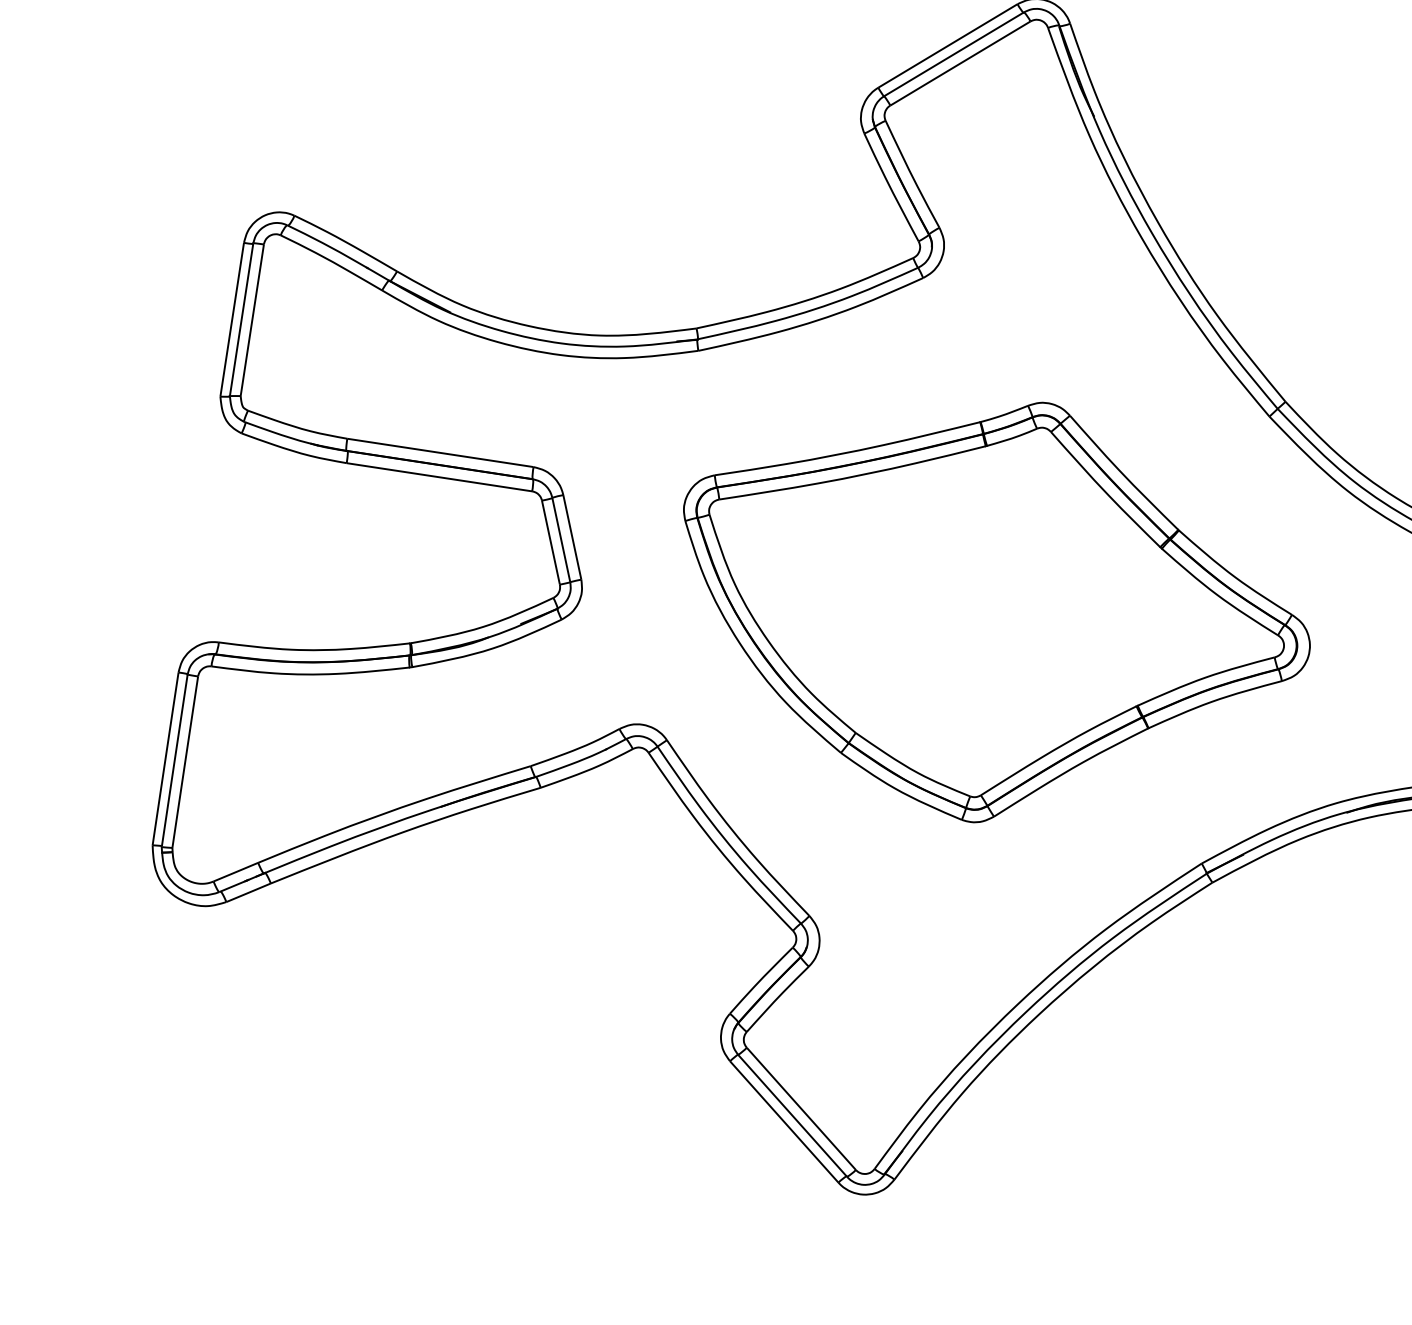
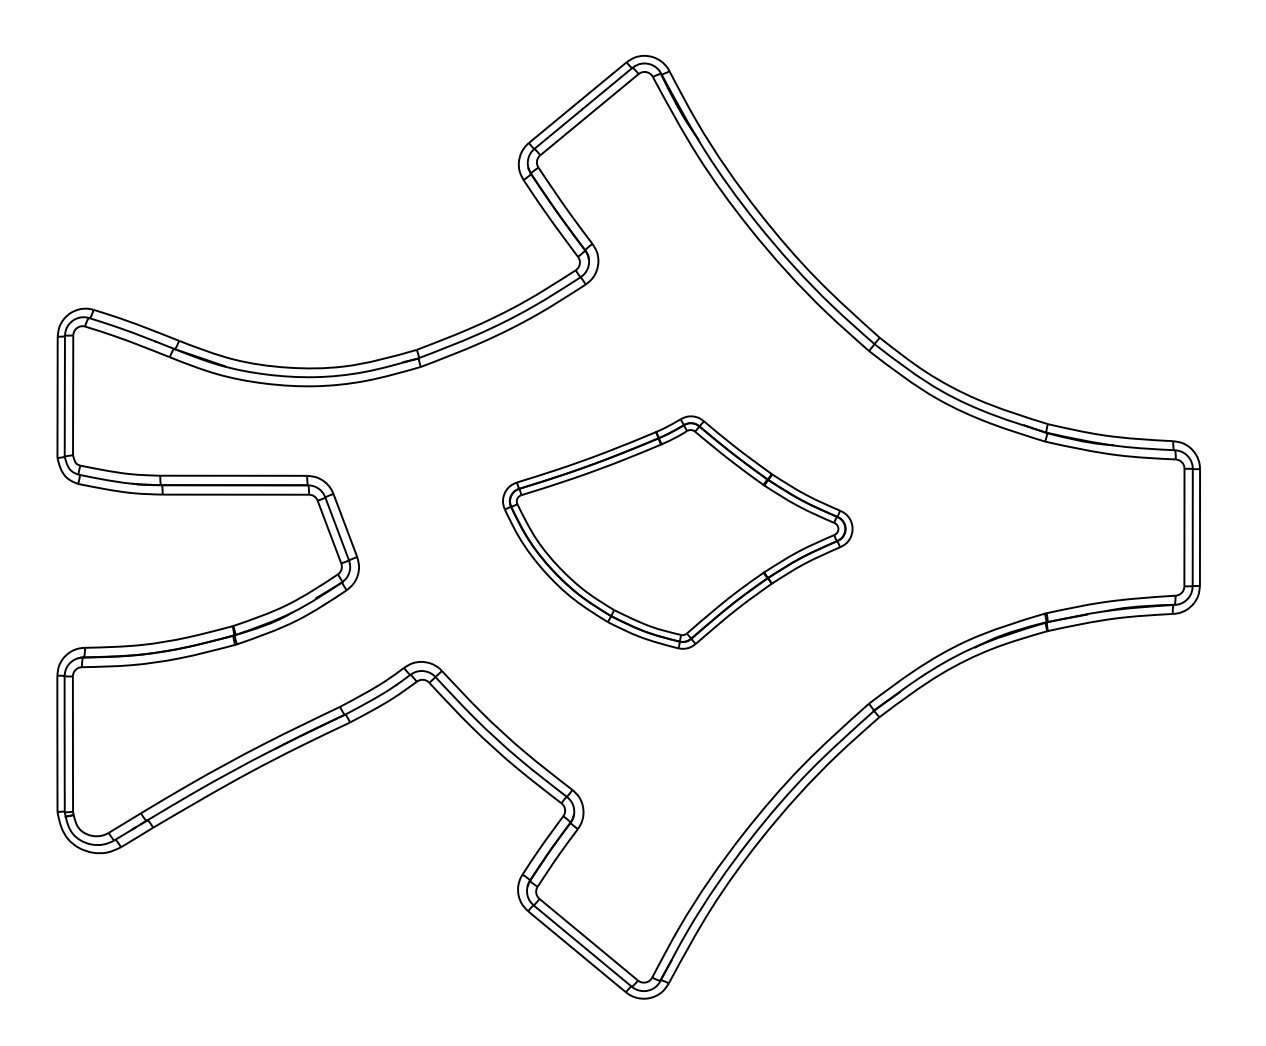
part: (991, 609) -> (677, 532), size x0.7

